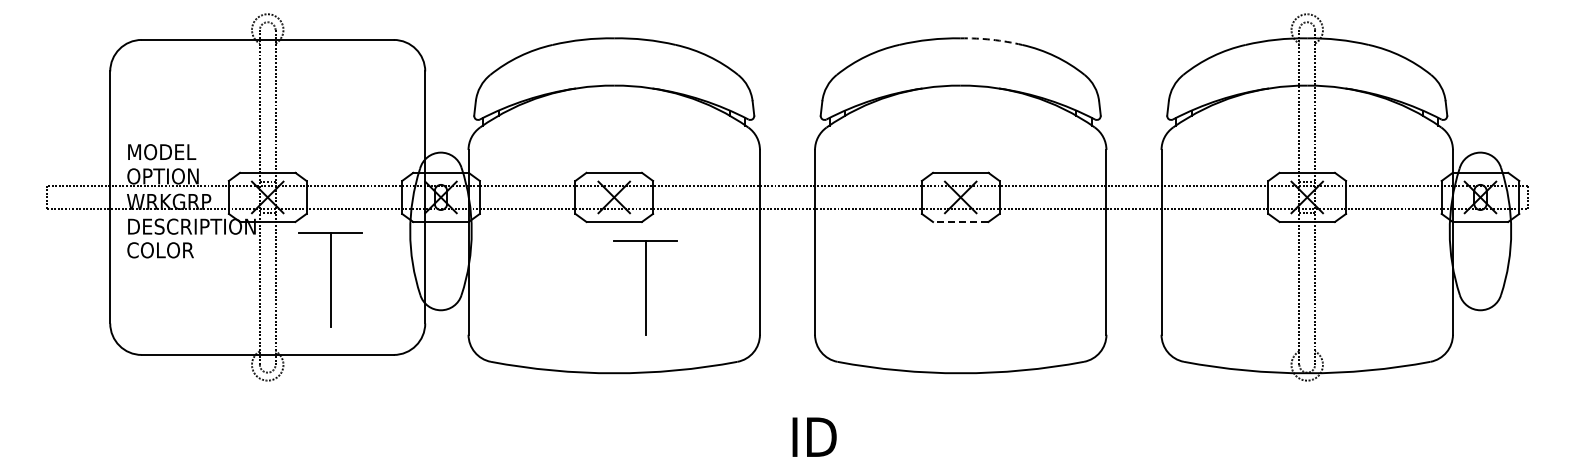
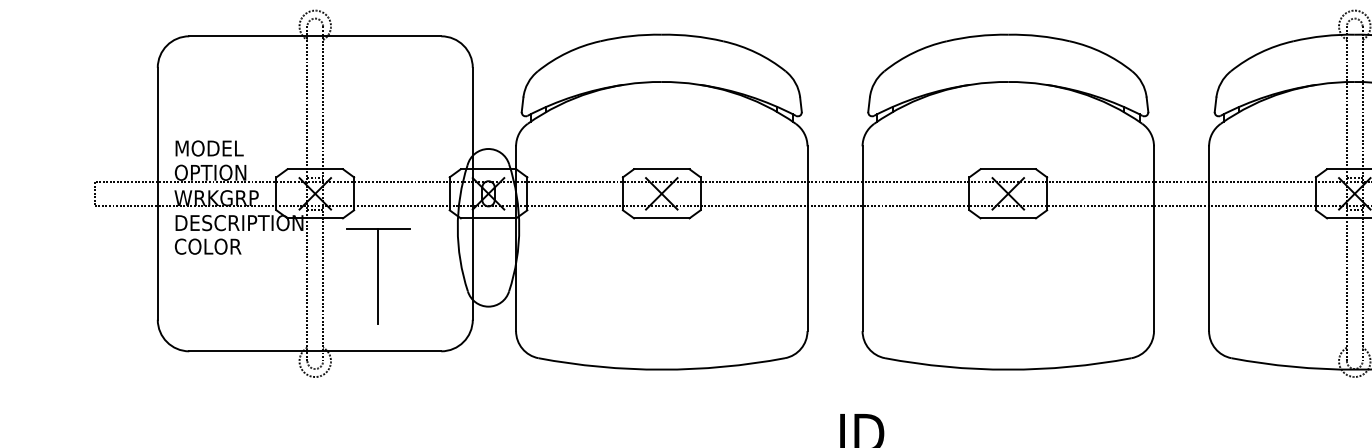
arc: (991, 39) -> (1039, 35), dashed -> solid
line: (960, 221) -> (1008, 217), dashed -> solid
part: (645, 287) -> (693, 283), removed

